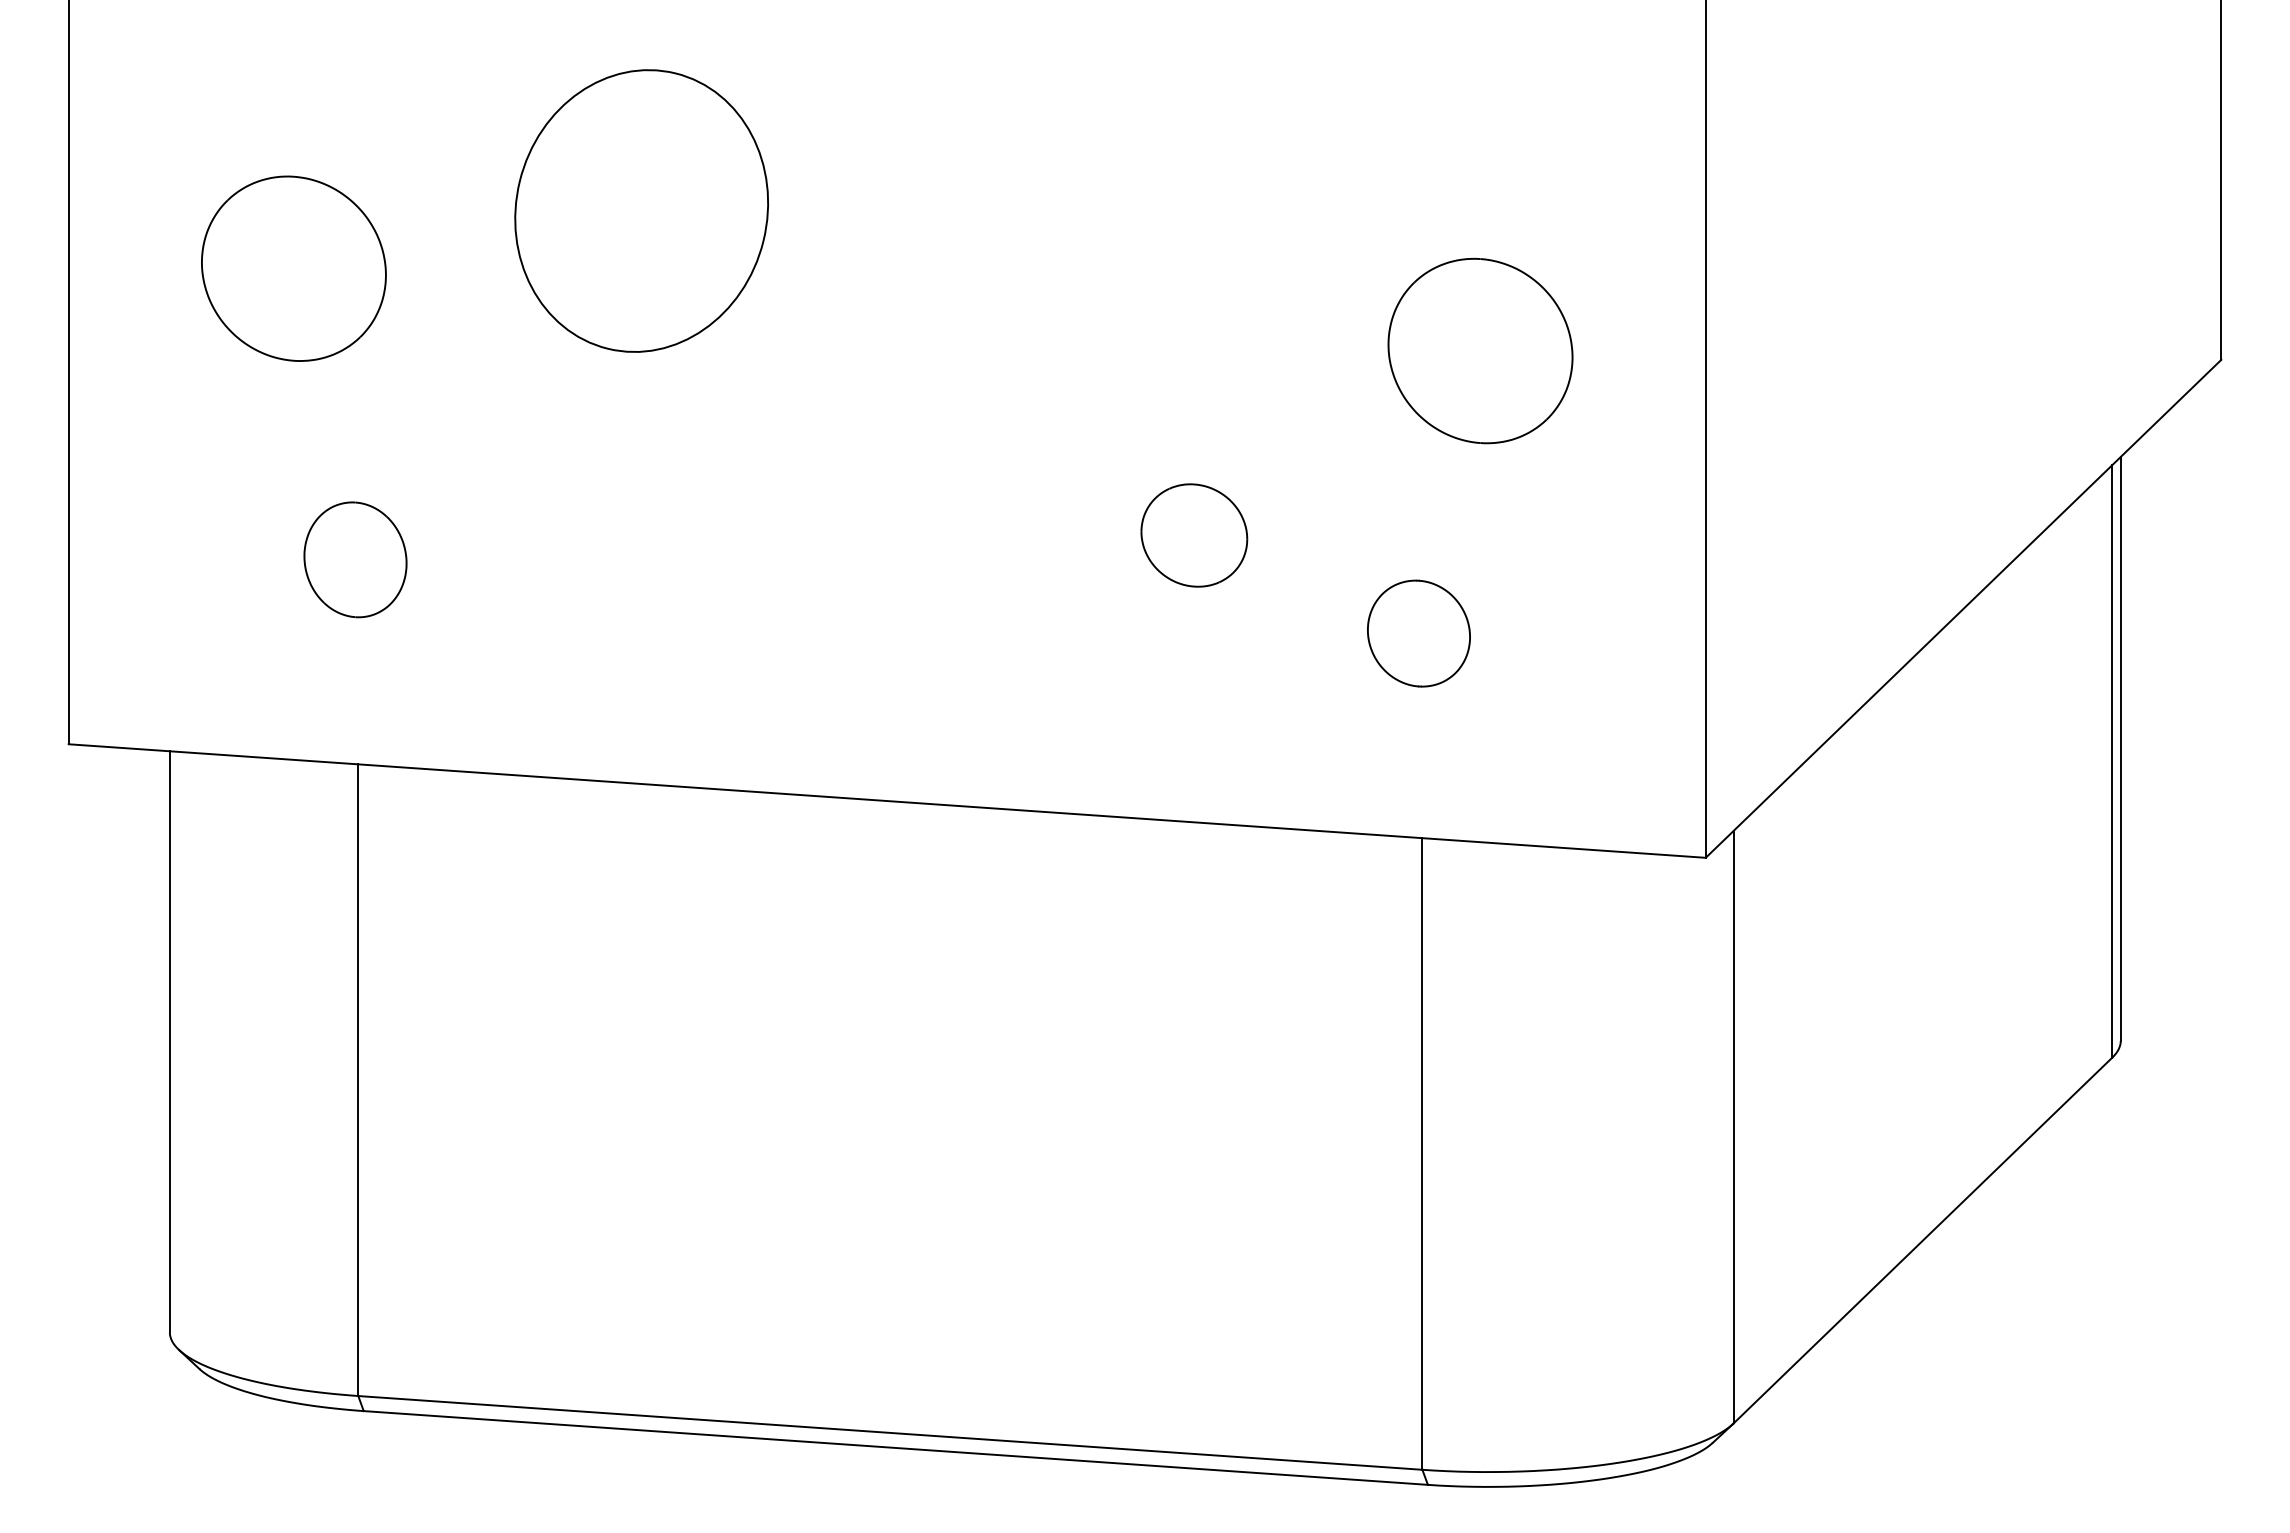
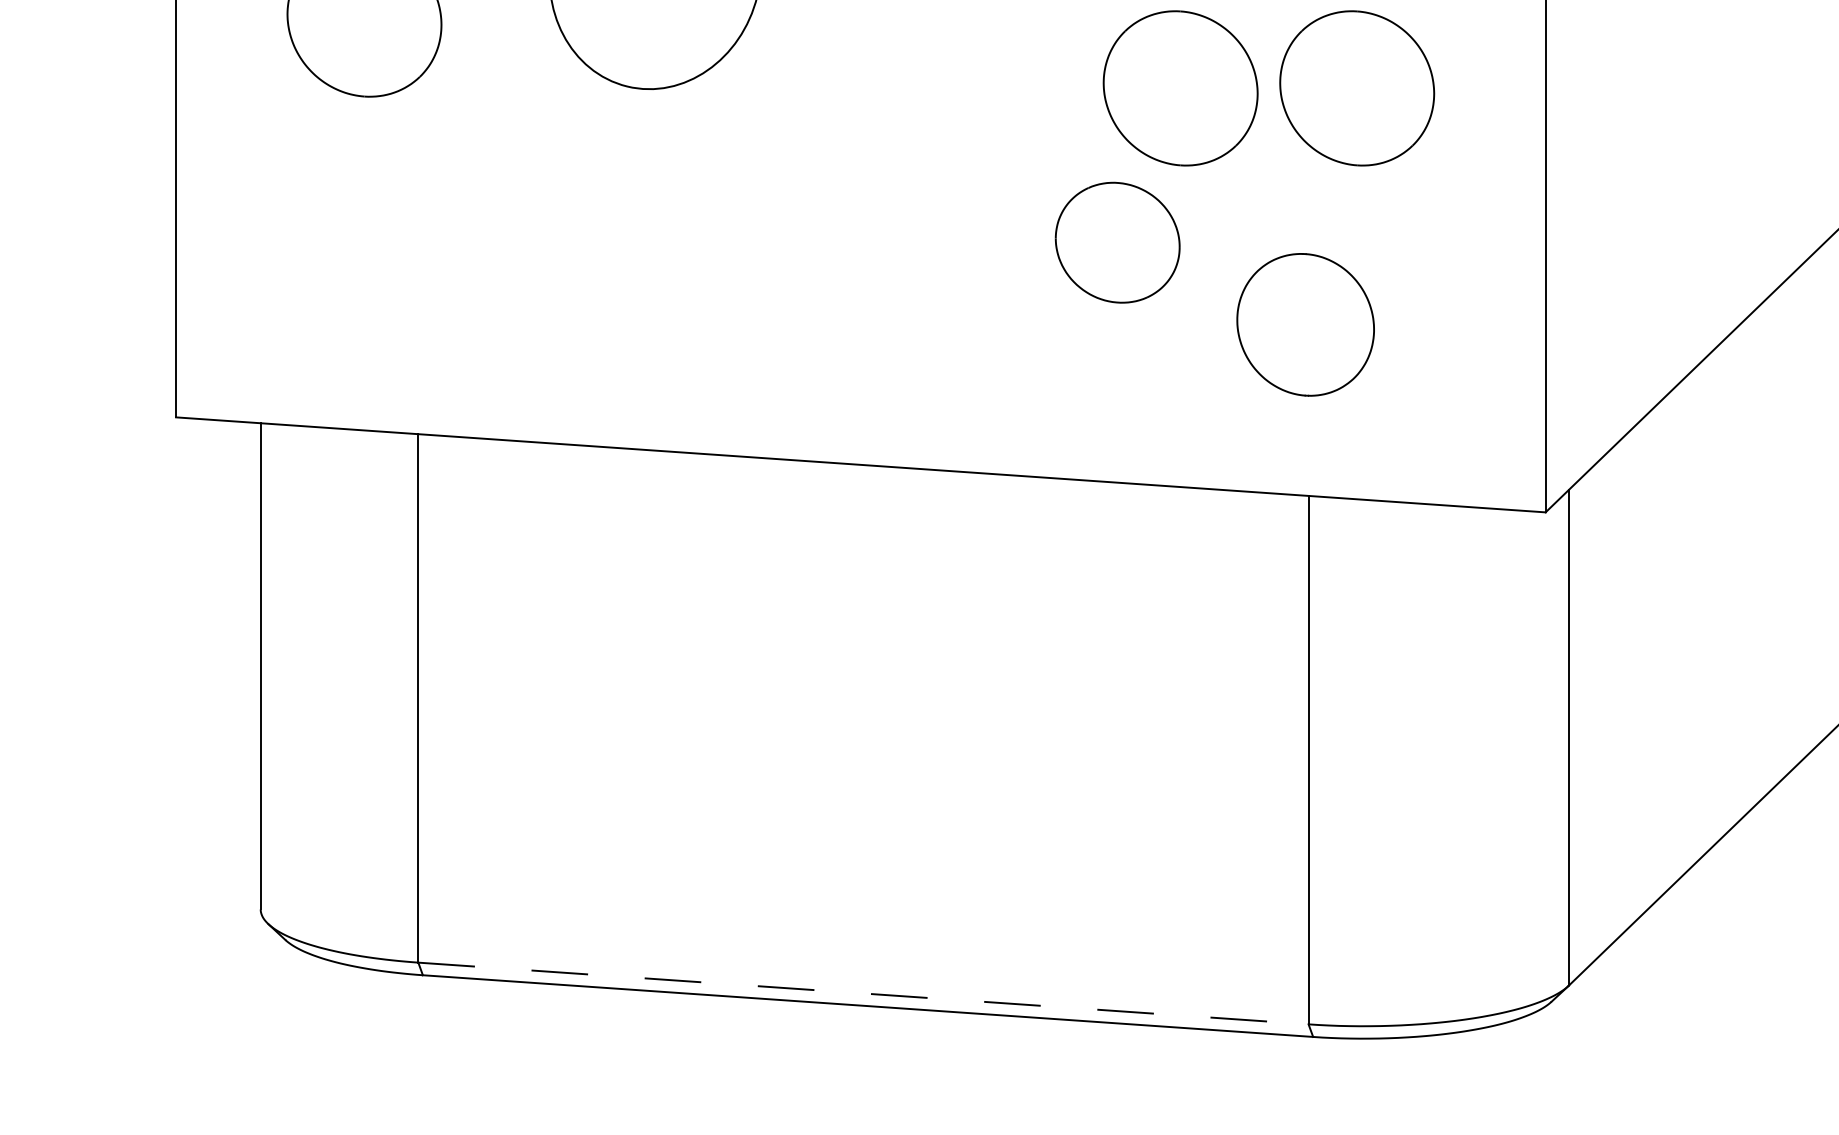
part: (1269, 350) -> (1180, 87), added
part: (1194, 535) -> (1117, 242), size x1.4
part: (355, 559) -> (416, 262), removed
part: (1418, 633) -> (1305, 324), size x1.6
line: (890, 1432) -> (863, 993), solid -> dashed

